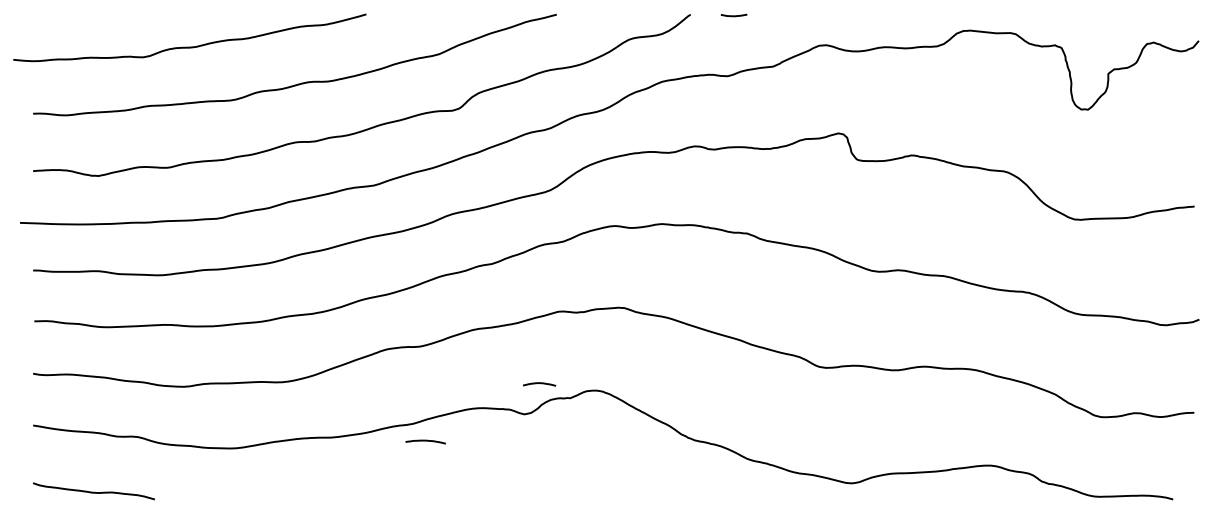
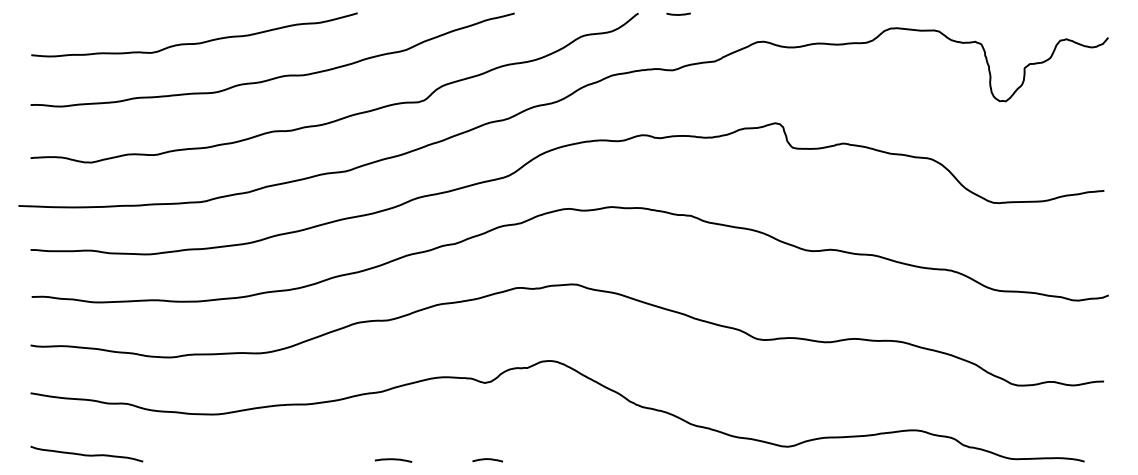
curve: (190, 46) -> (195, 42), moved
curve: (539, 383) -> (487, 459), moved
curve: (425, 441) -> (393, 460), moved

